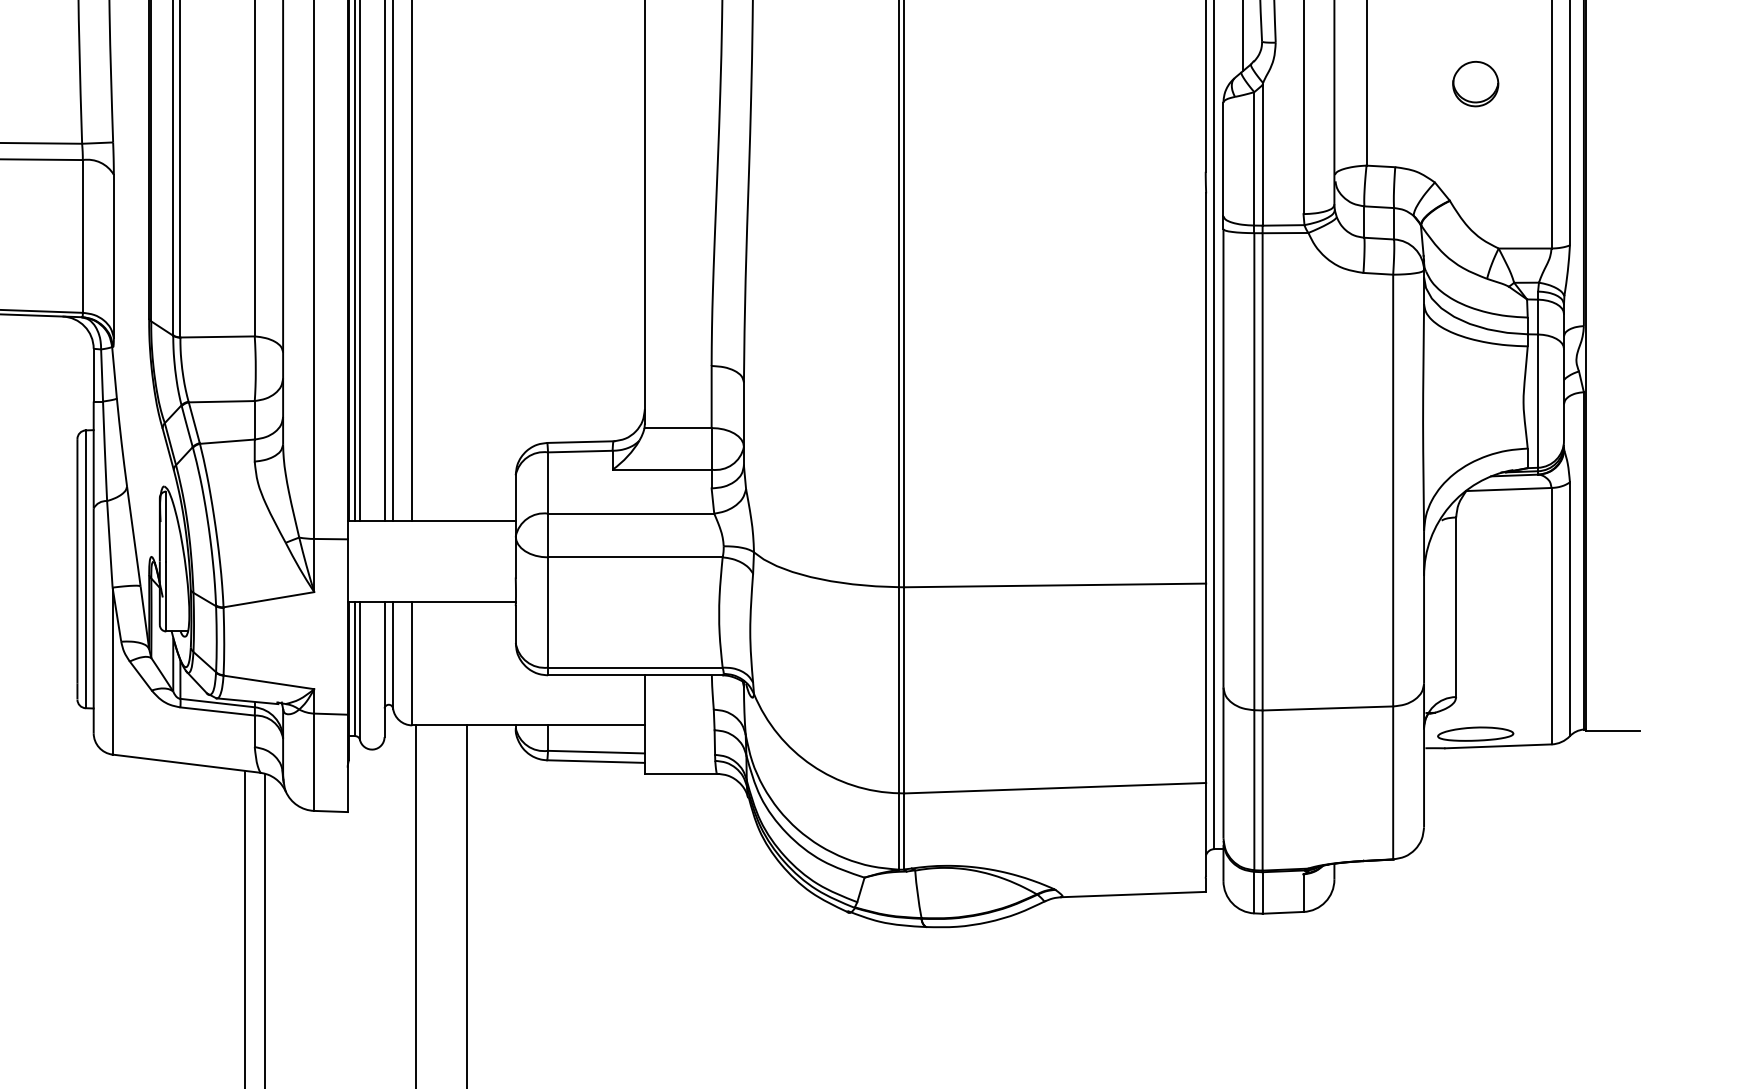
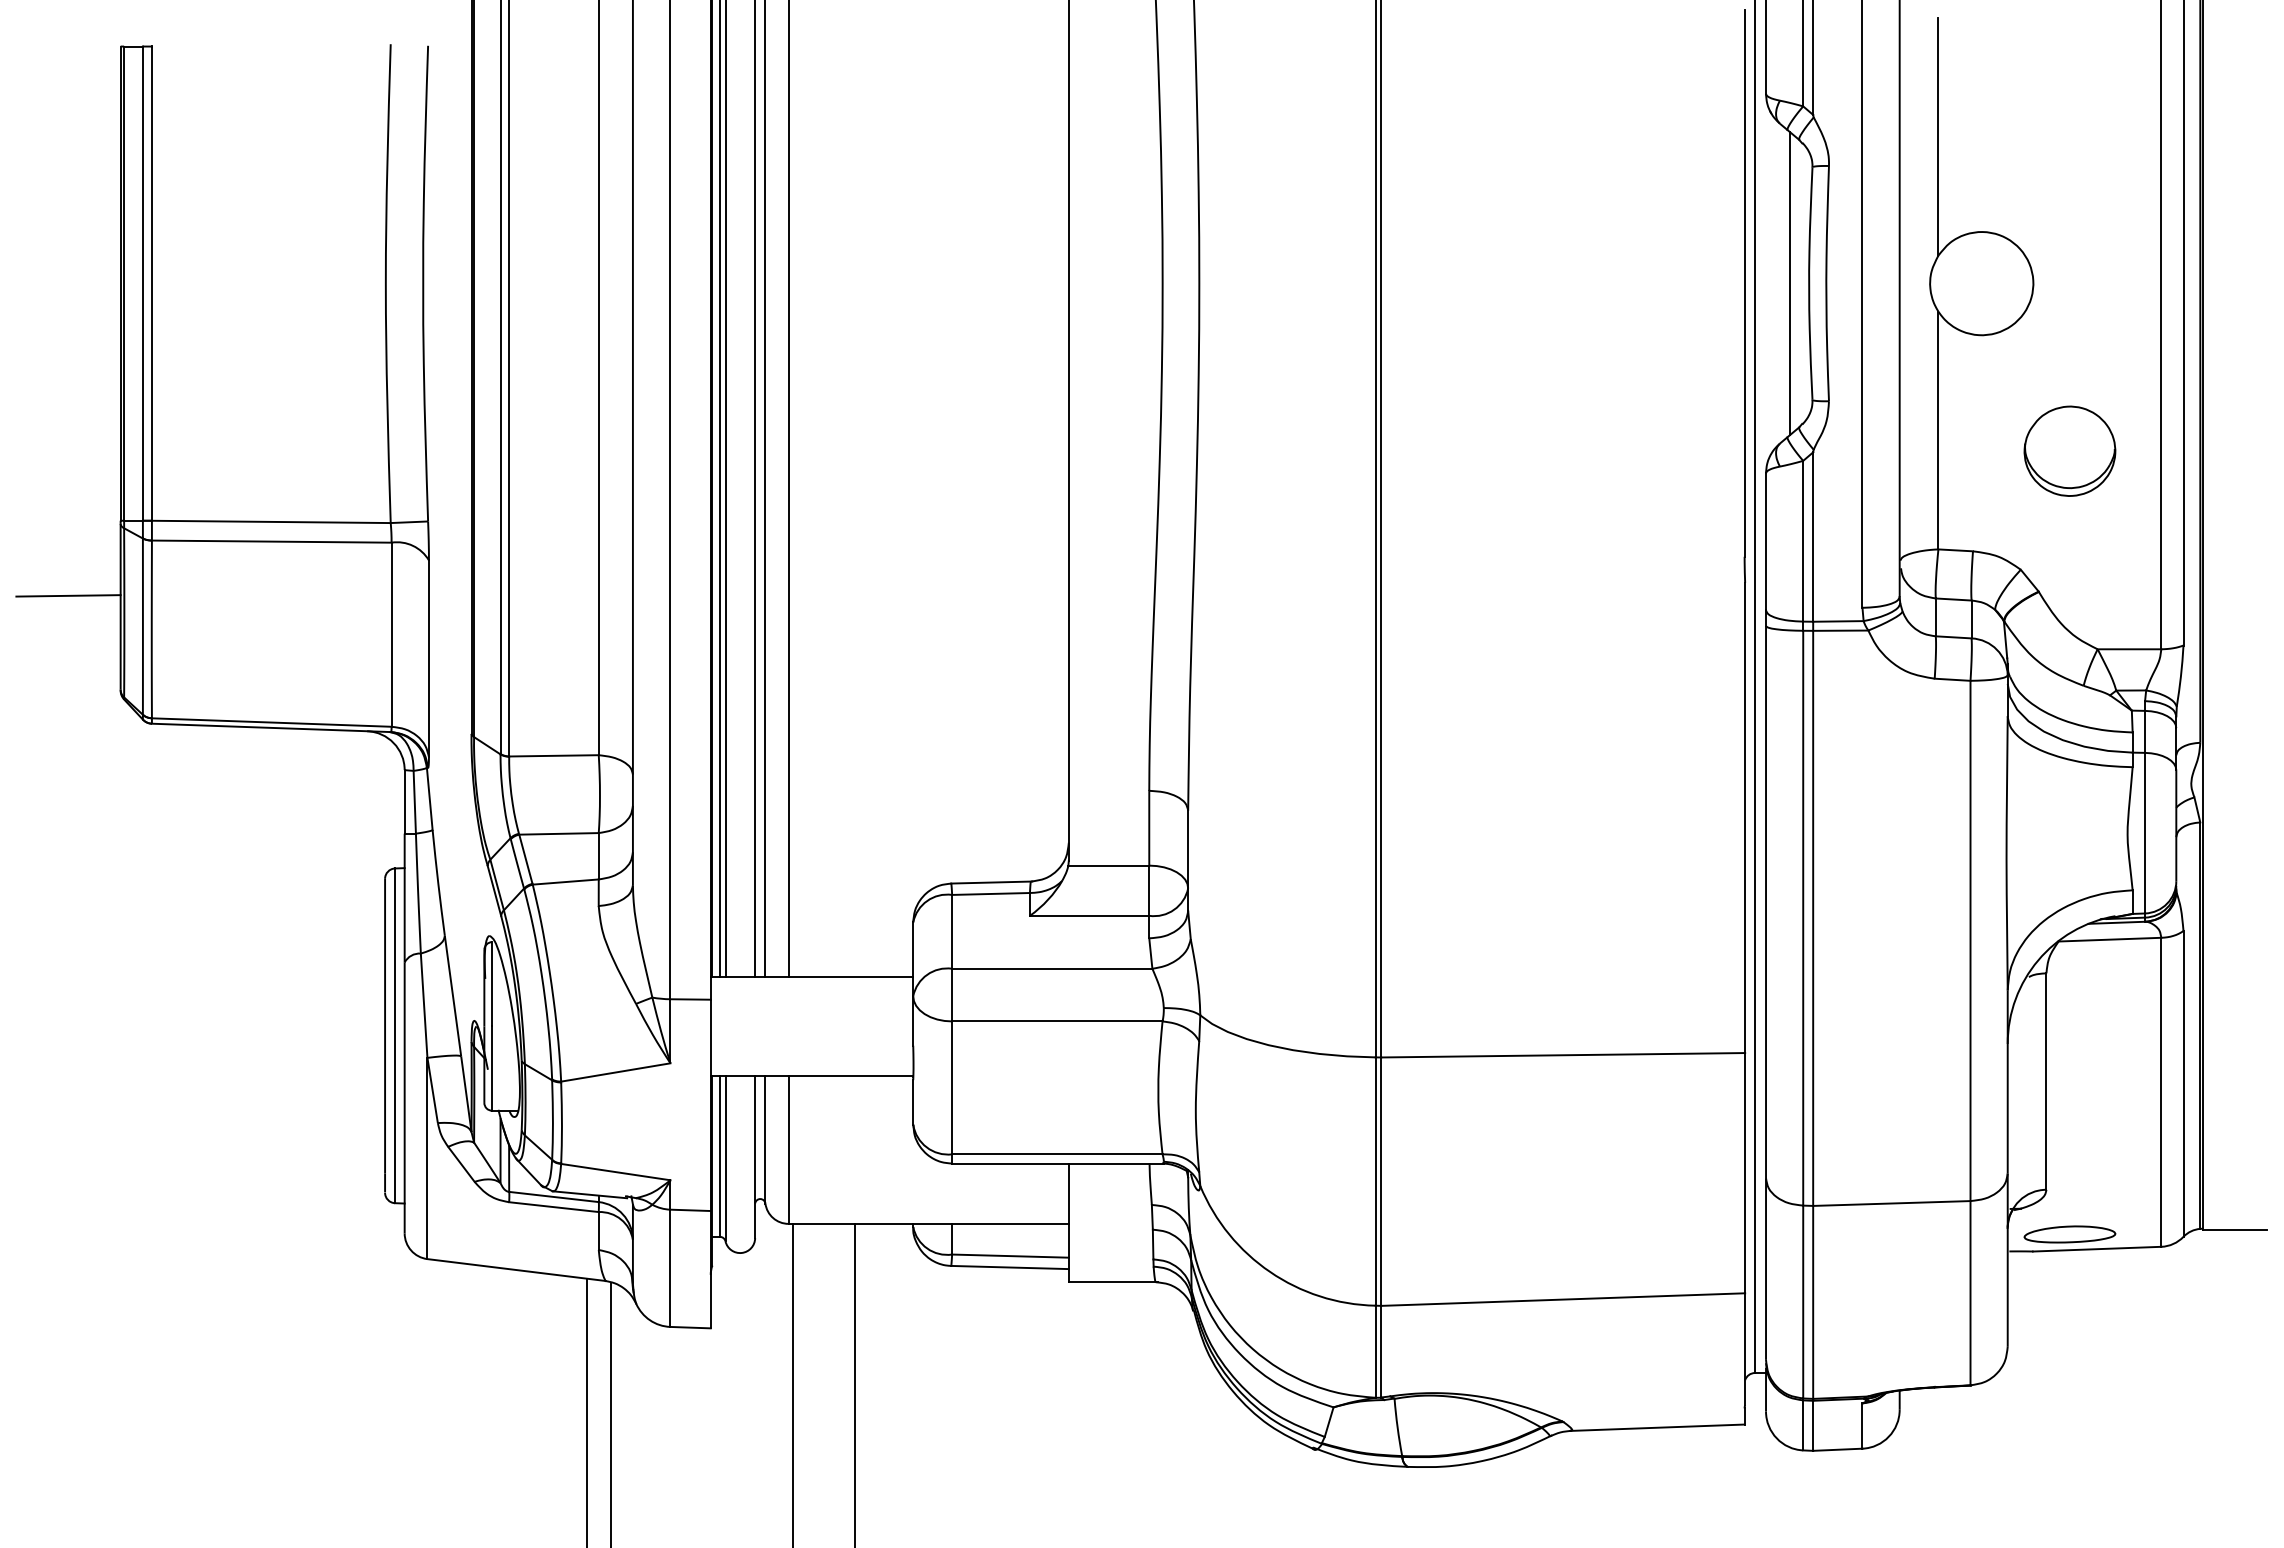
part: (1475, 83) -> (2069, 450), size x1.67

